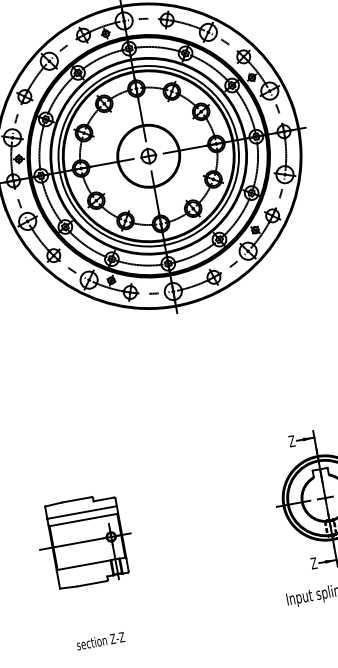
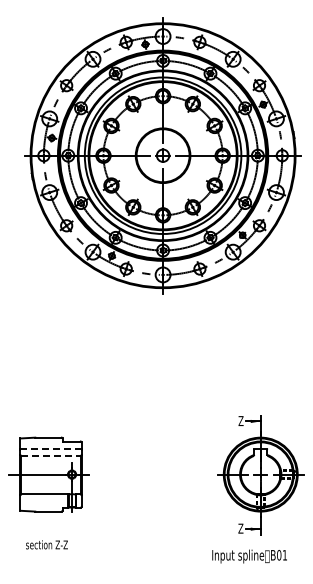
line: (82, 512) -> (51, 449), solid -> dashed
line: (83, 519) -> (51, 455), solid -> dashed
text: (100, 640) -> (46, 544), moved

